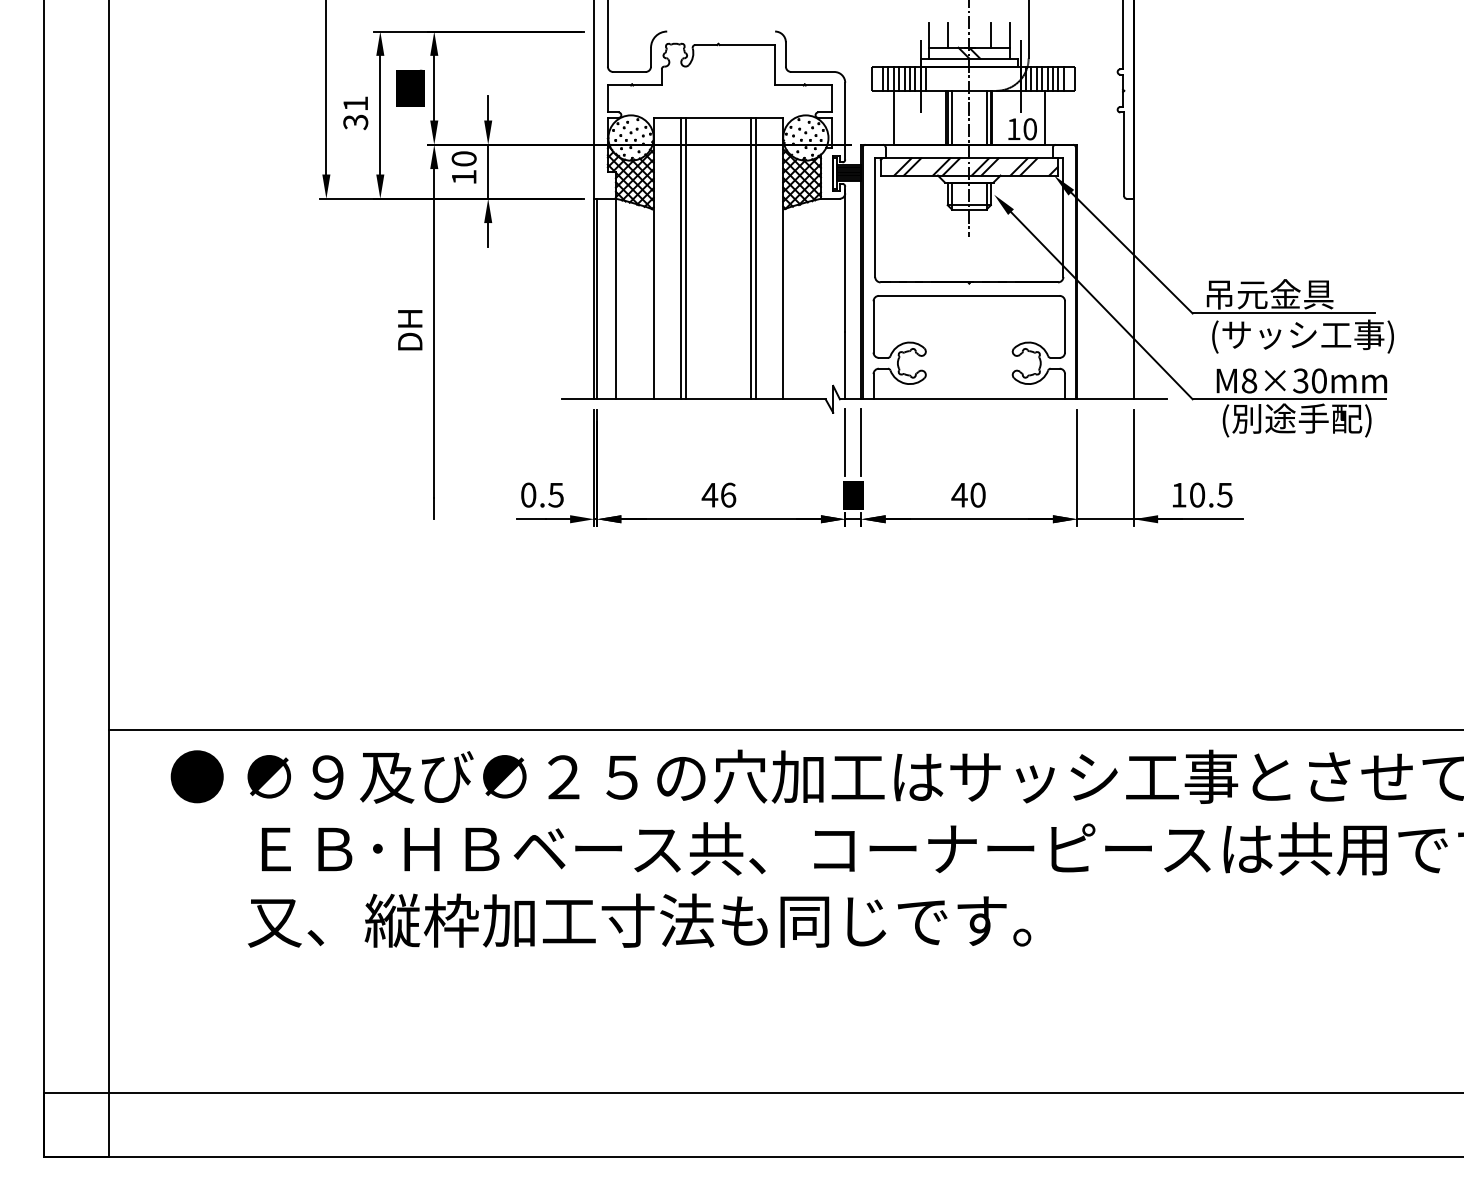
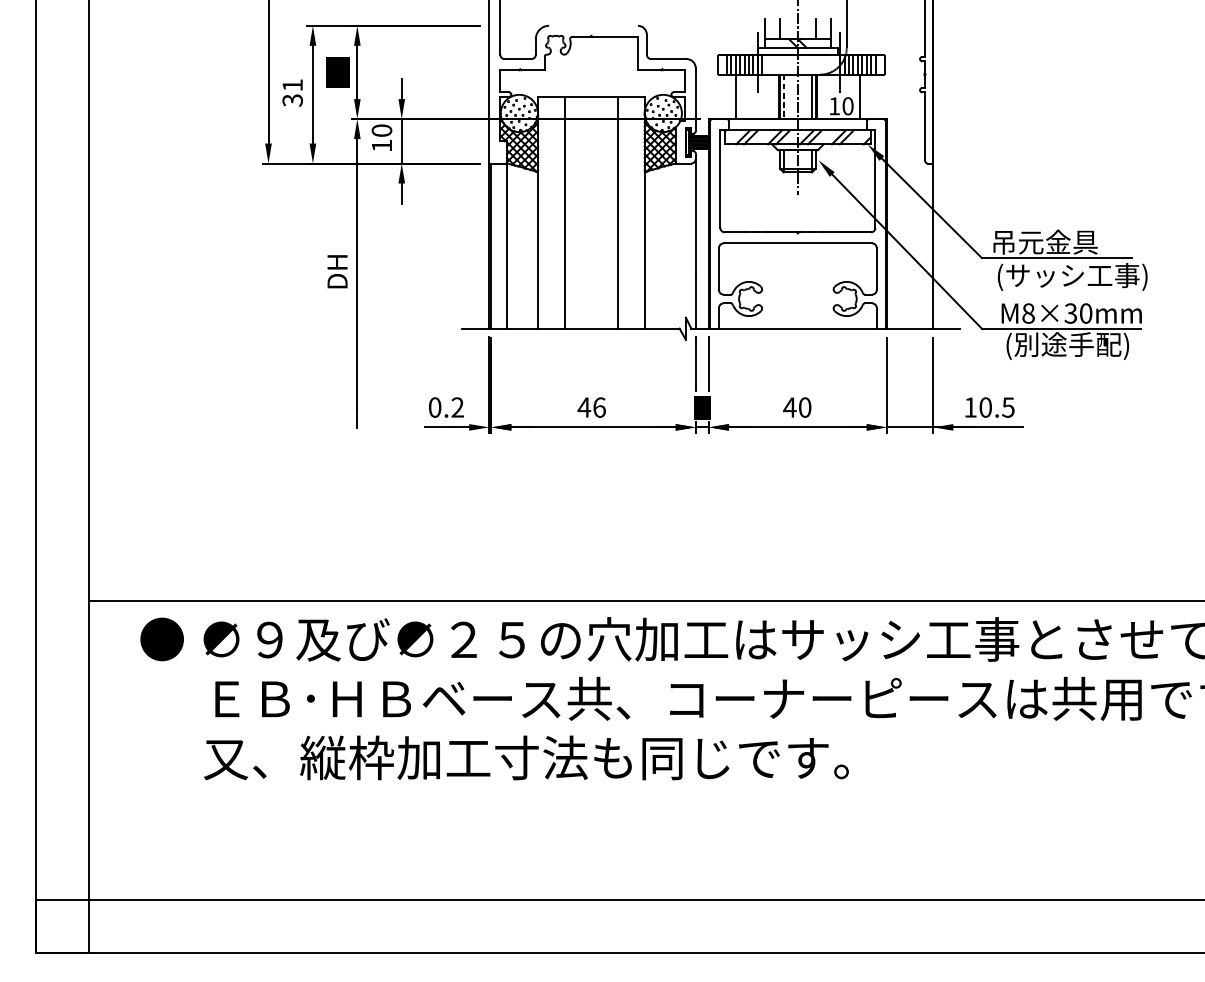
line: (952, 117) -> (784, 96), solid -> dashed
line: (680, 258) -> (560, 212), removed
line: (756, 258) -> (622, 212), removed
text: (555, 494) -> (457, 407), 0.5 -> 0.2

